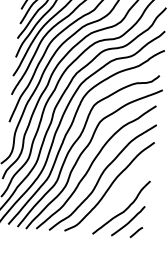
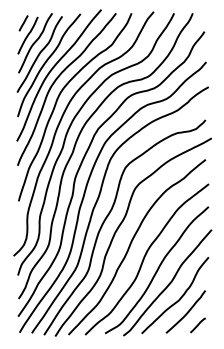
curve: (117, 197) -> (168, 283), added

